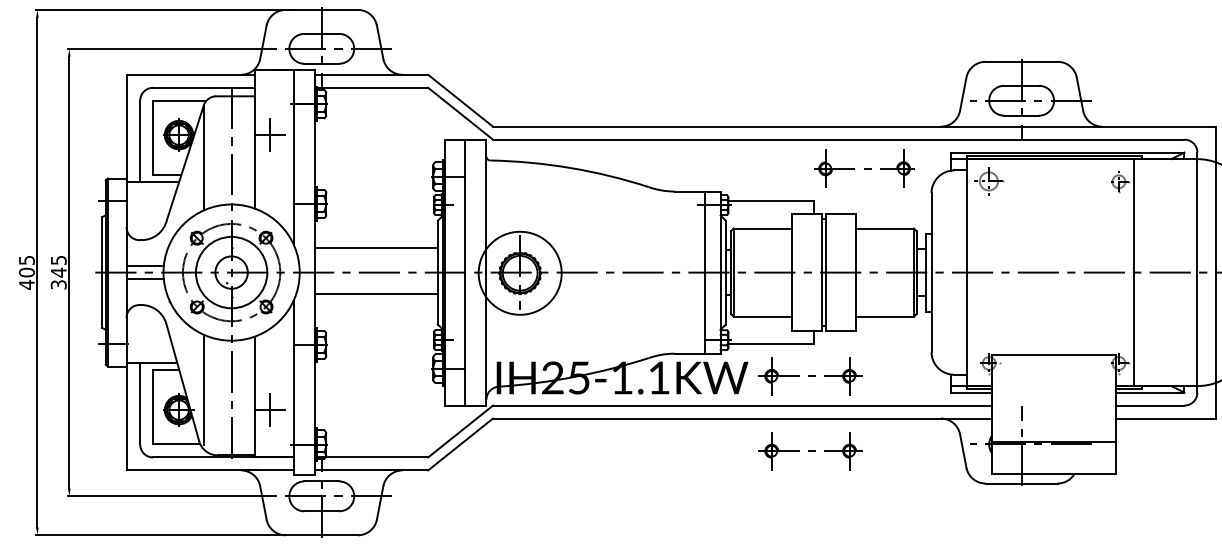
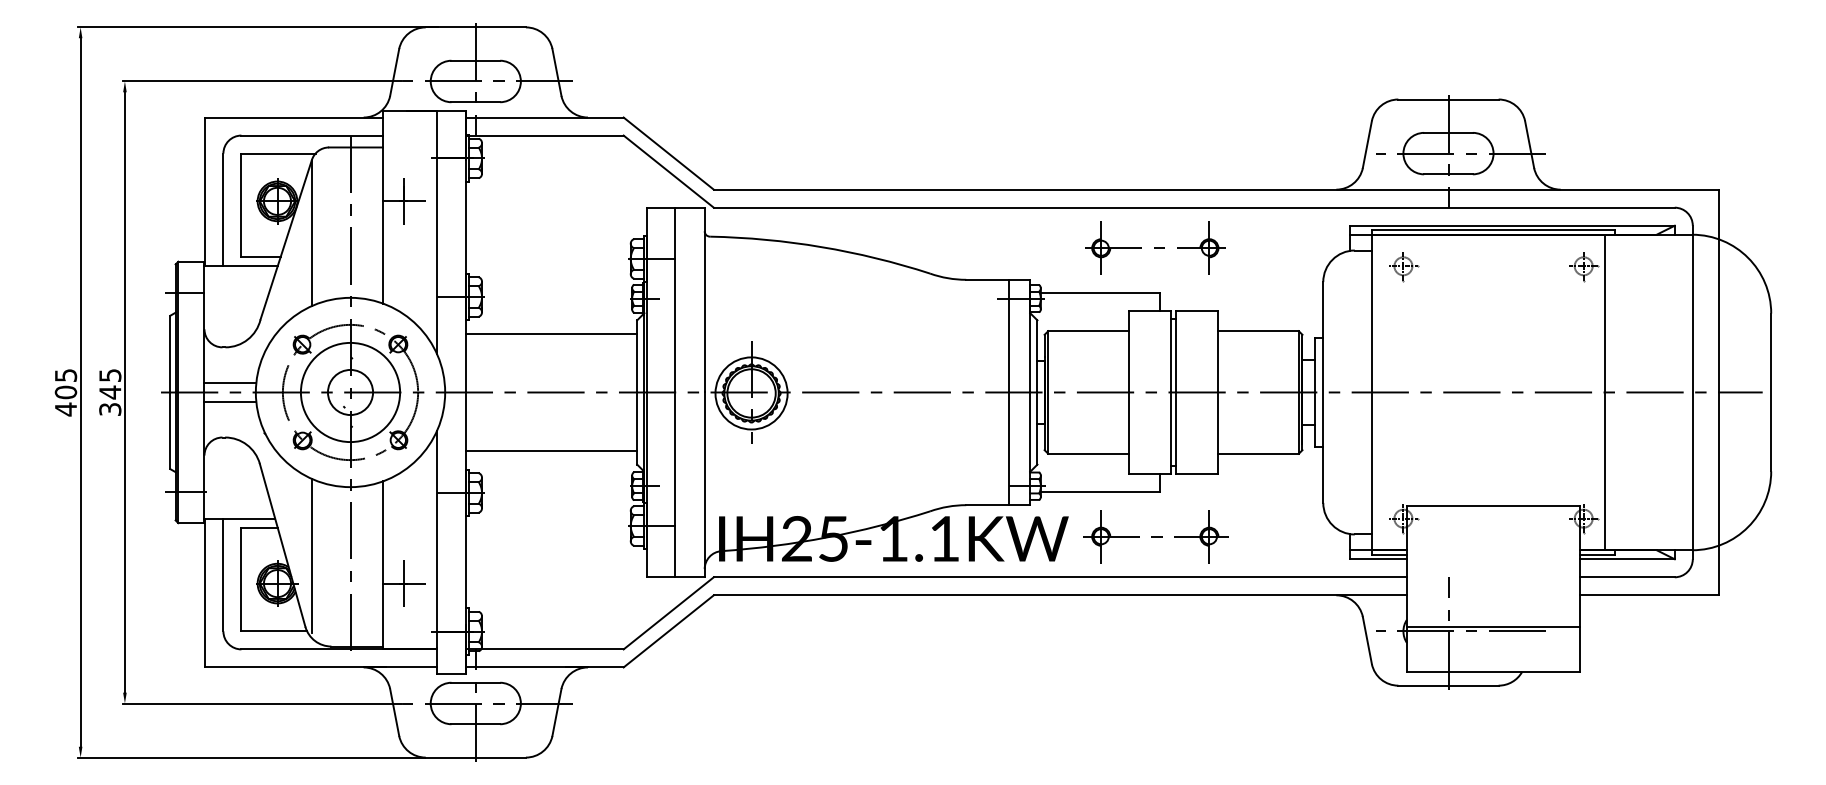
part: (864, 168) -> (1155, 247), moved
part: (989, 182) -> (1404, 267), size x0.71
line: (376, 247) -> (551, 333), moved
circle: (520, 273) -> (751, 393), size x0.62
line: (376, 294) -> (551, 451), moved
part: (810, 451) -> (1155, 640), removed

